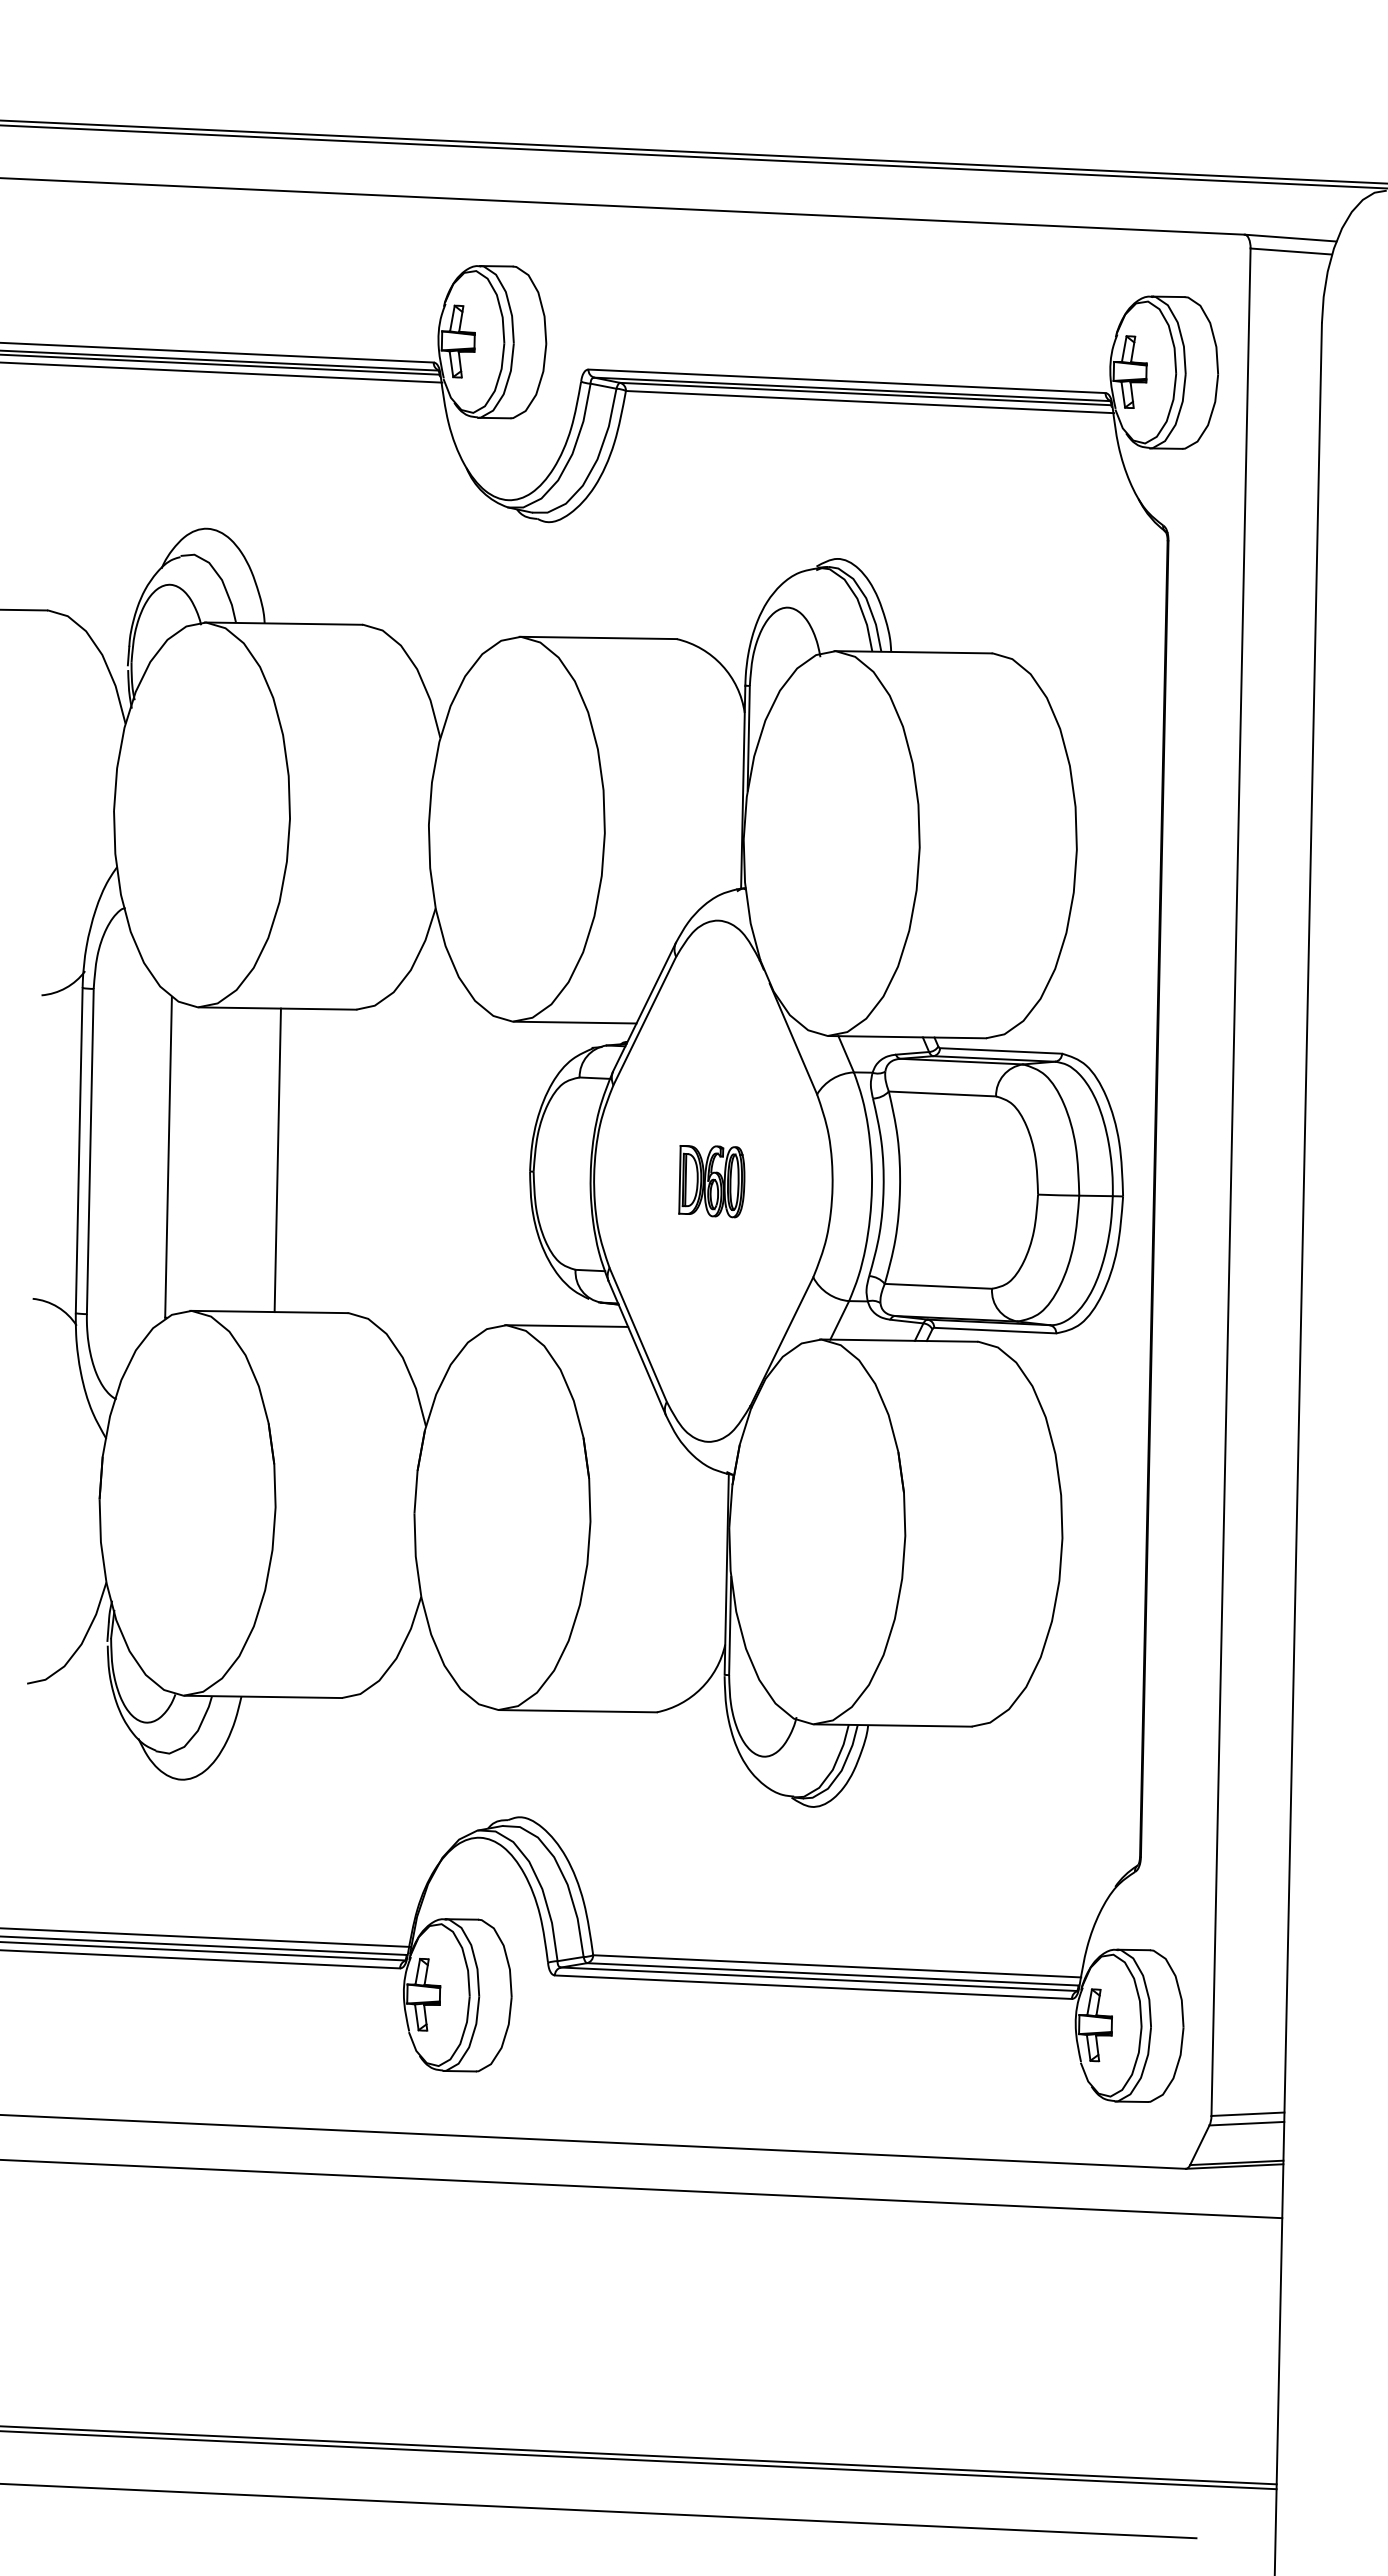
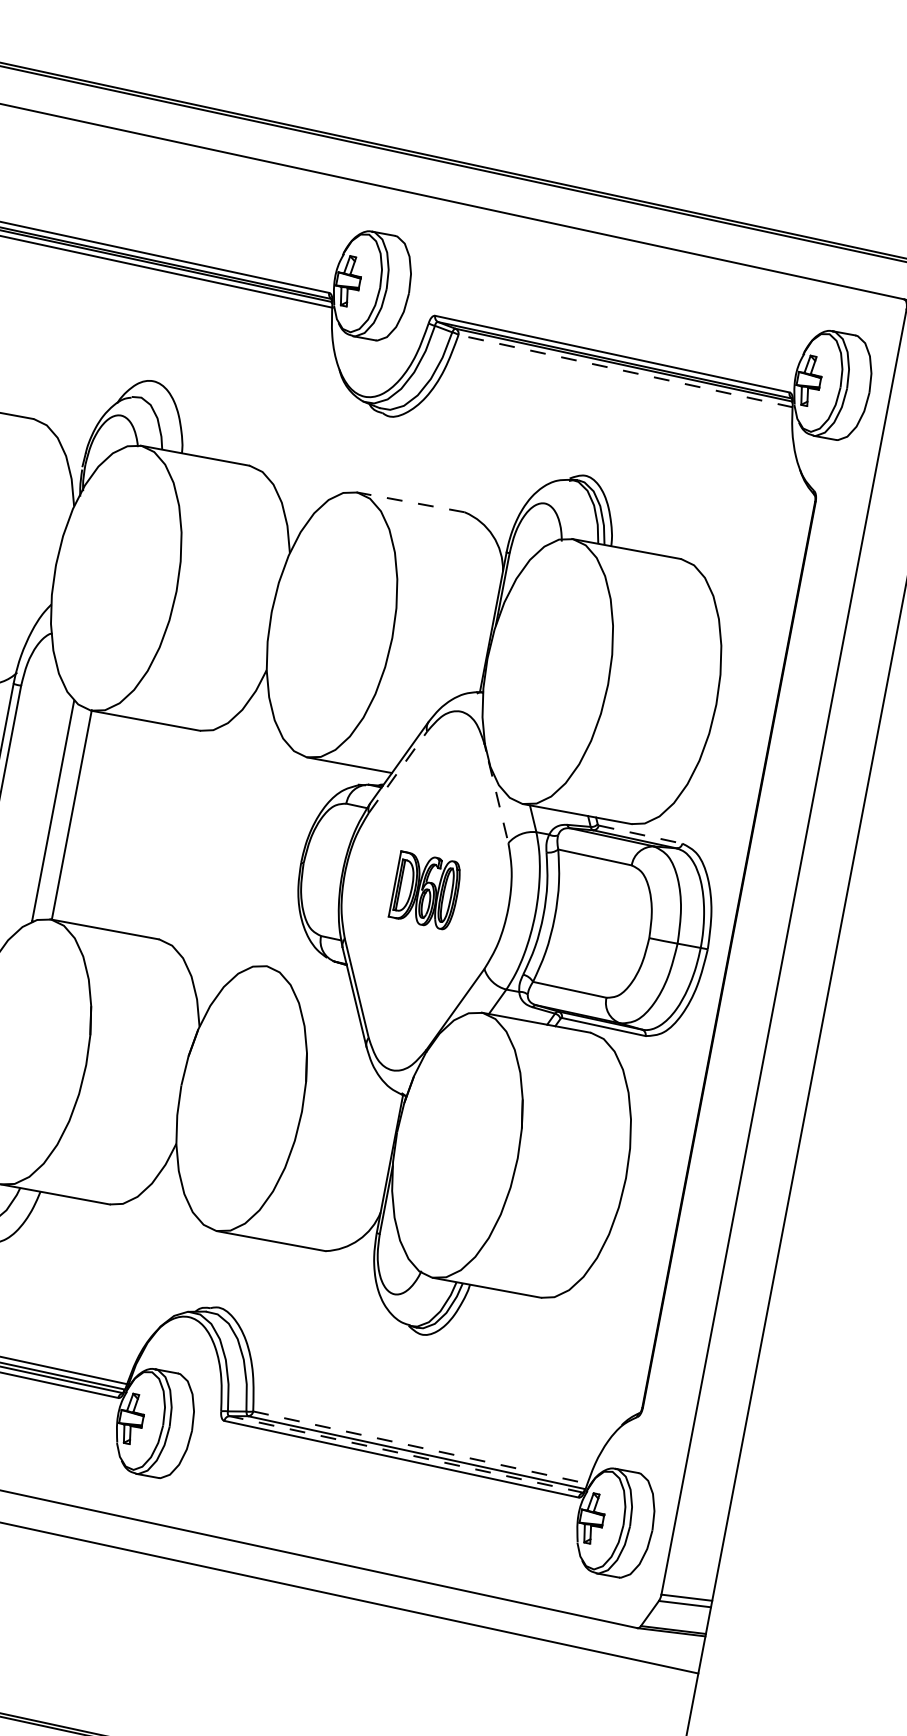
line: (869, 402) -> (625, 371), solid -> dashed
line: (598, 637) -> (410, 502), solid -> dashed
line: (645, 1020) -> (398, 772), solid -> dashed
line: (793, 1039) -> (498, 802), solid -> dashed
line: (1001, 1050) -> (640, 834), solid -> dashed
line: (277, 1160) -> (71, 814), moved
part: (711, 1181) -> (425, 890), size x1.4
line: (566, 1325) -> (308, 973), removed
line: (837, 1966) -> (420, 1447), solid -> dashed
line: (819, 1979) -> (406, 1454), solid -> dashed

